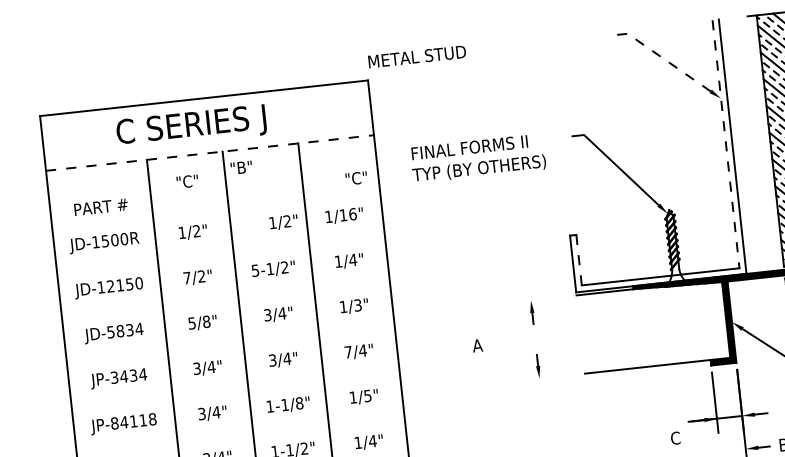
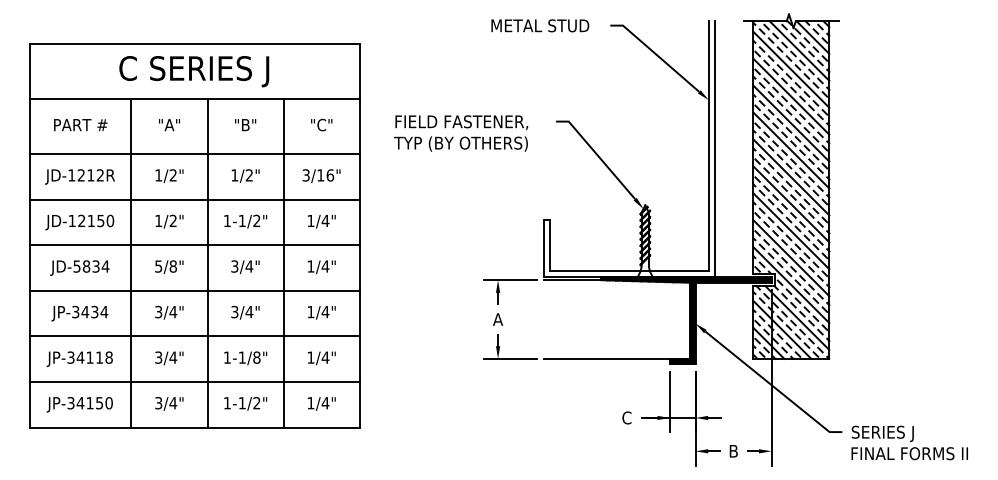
text: (417, 56) -> (540, 25), moved
line: (663, 57) -> (655, 53), dashed -> solid
text: (191, 127) -> (194, 71), moved
line: (725, 144) -> (708, 146), dashed -> solid
text: (485, 146) -> (469, 122), FINAL FORMS II -> FIELD FASTENER,
line: (209, 153) -> (194, 99), dashed -> solid
text: (241, 168) -> (245, 125), moved
text: (356, 177) -> (321, 124), moved
text: (187, 181) -> (169, 124), "C" -> "A"
text: (100, 207) -> (80, 125), moved
line: (215, 208) -> (194, 154), added
text: (328, 217) -> (305, 175), 1/16" -> 3/16"
text: (283, 221) -> (245, 175), moved
text: (114, 240) -> (90, 175), JD-1500R -> JD-1212R
line: (220, 252) -> (194, 199), added
line: (579, 260) -> (550, 245), dashed -> solid
text: (254, 271) -> (226, 221), 5-1/2" -> 1-1/2"
text: (186, 277) -> (158, 220), 7/2" -> 1/2"
line: (225, 298) -> (194, 245), added
line: (542, 299) -> (509, 280), added
text: (357, 305) -> (325, 266), 1/3" -> 1/4"
line: (230, 343) -> (194, 290), added
text: (478, 345) -> (498, 319), moved
text: (348, 352) -> (310, 312), 7/4" -> 1/4"
line: (550, 376) -> (509, 358), added
line: (235, 389) -> (194, 336), added
text: (367, 395) -> (325, 357), 1/5" -> 1/4"
text: (114, 423) -> (70, 357), JP-84118 -> JP-34118
line: (240, 433) -> (194, 381), added
text: (675, 437) -> (626, 417), moved

